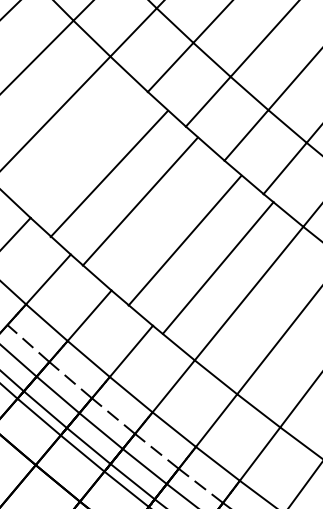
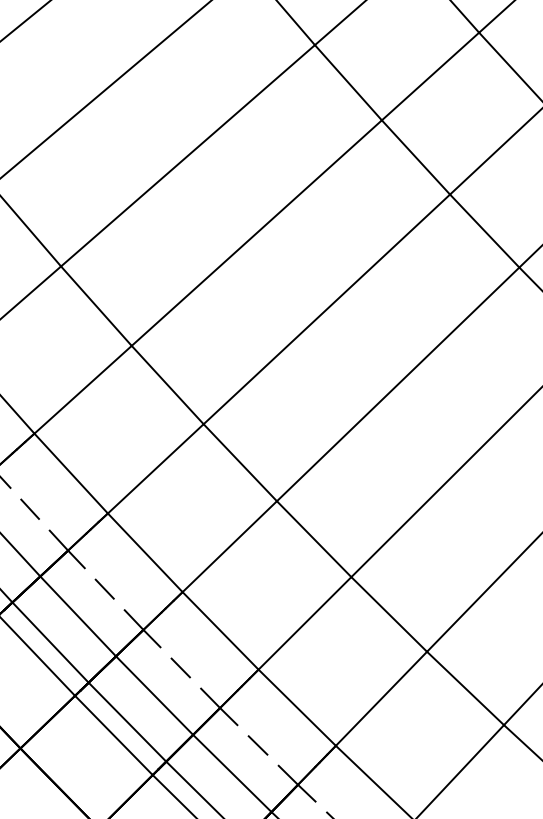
line: (108, 173) -> (186, 154), moved
line: (139, 201) -> (255, 232), moved
line: (184, 240) -> (325, 309), moved
line: (217, 267) -> (396, 383), moved

